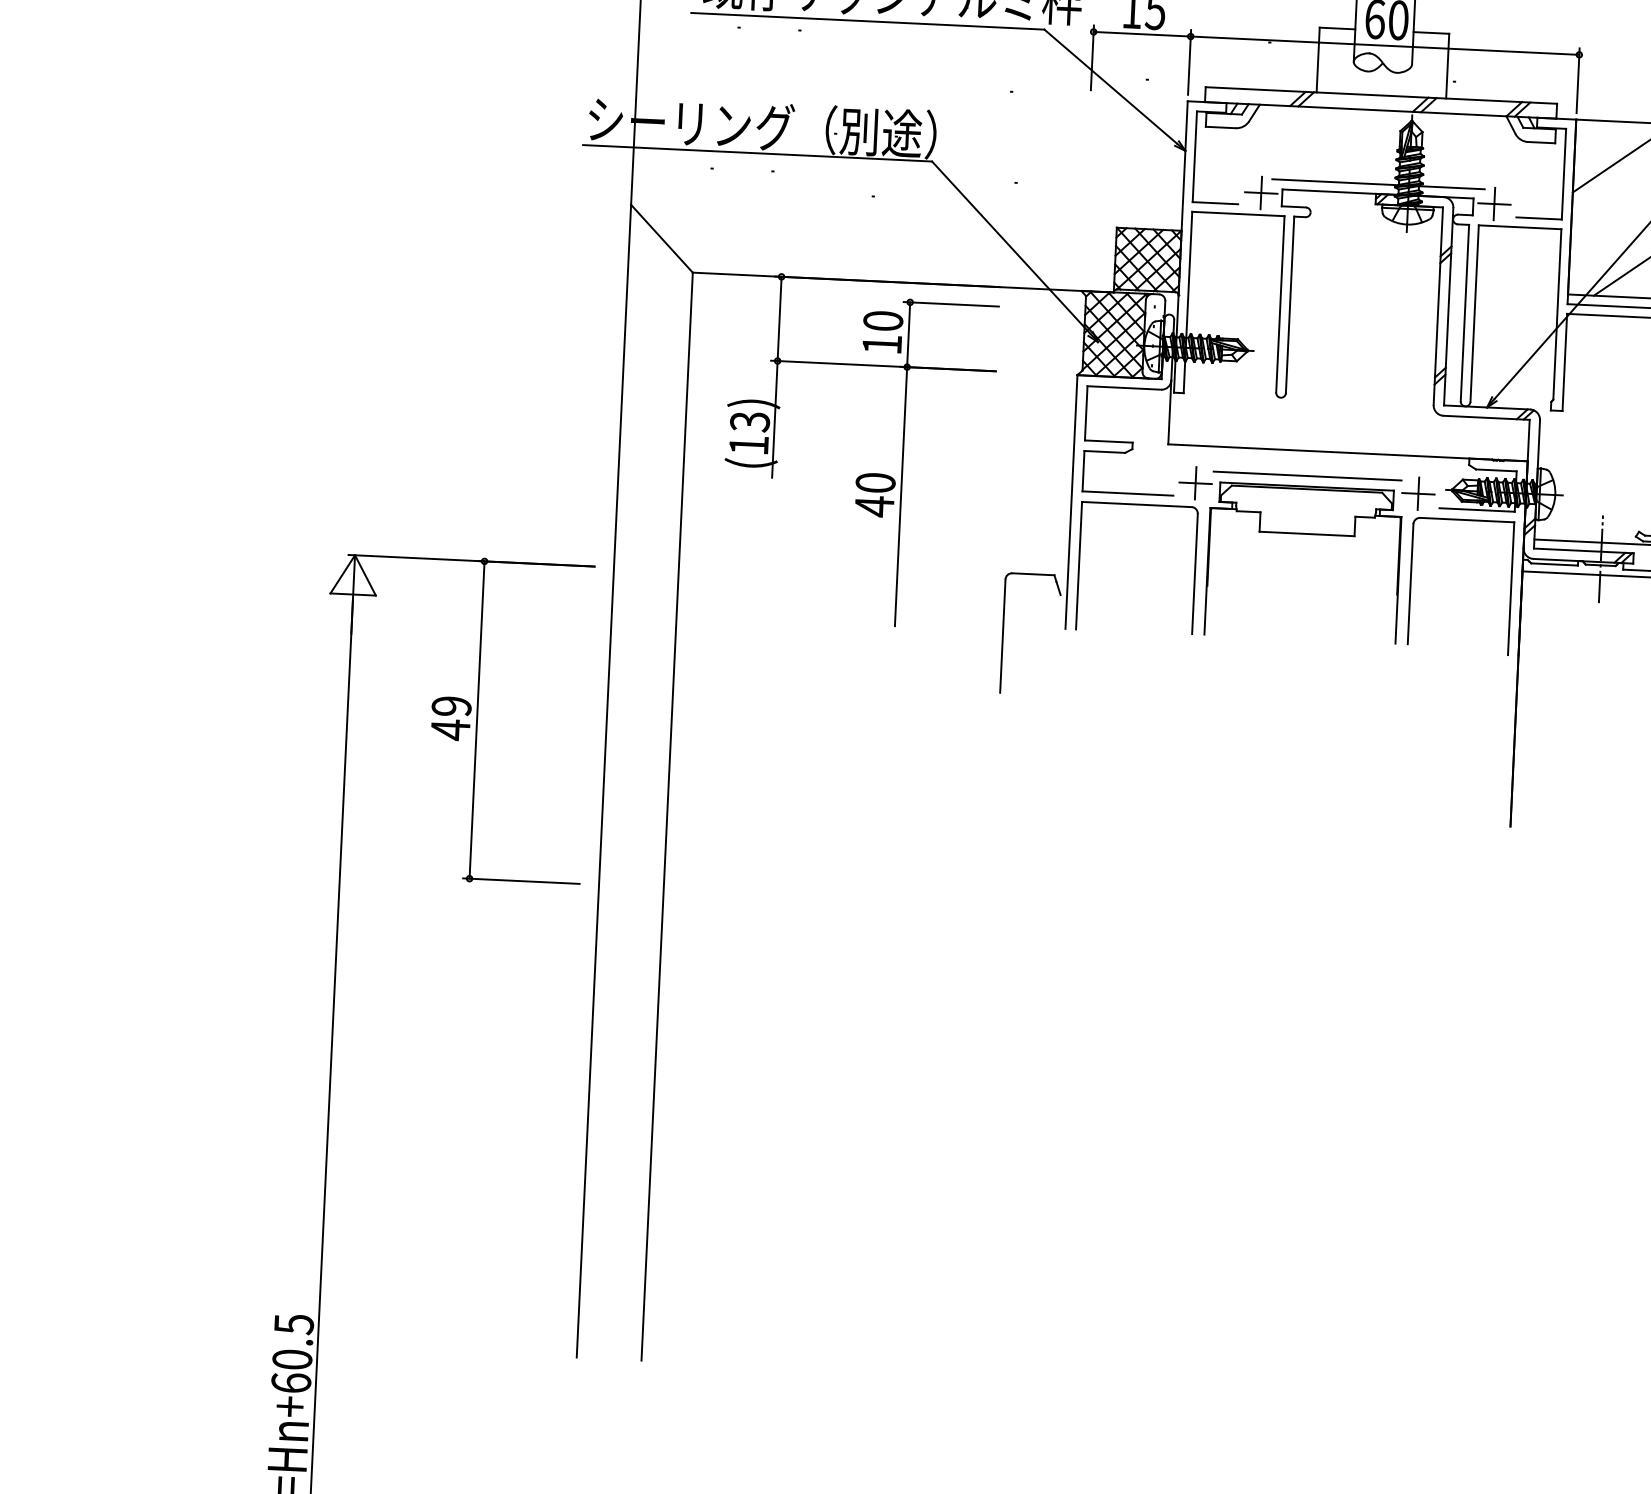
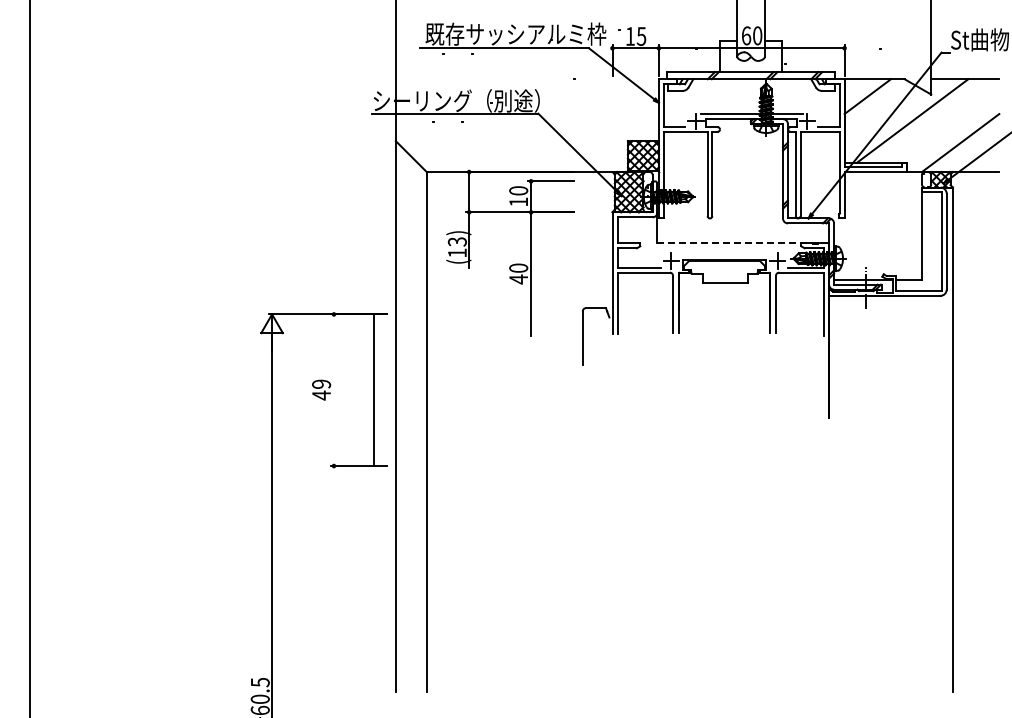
line: (1348, 453) -> (743, 243), solid -> dashed
line: (1307, 476) -> (724, 255), removed
line: (476, 720) -> (373, 390), moved

